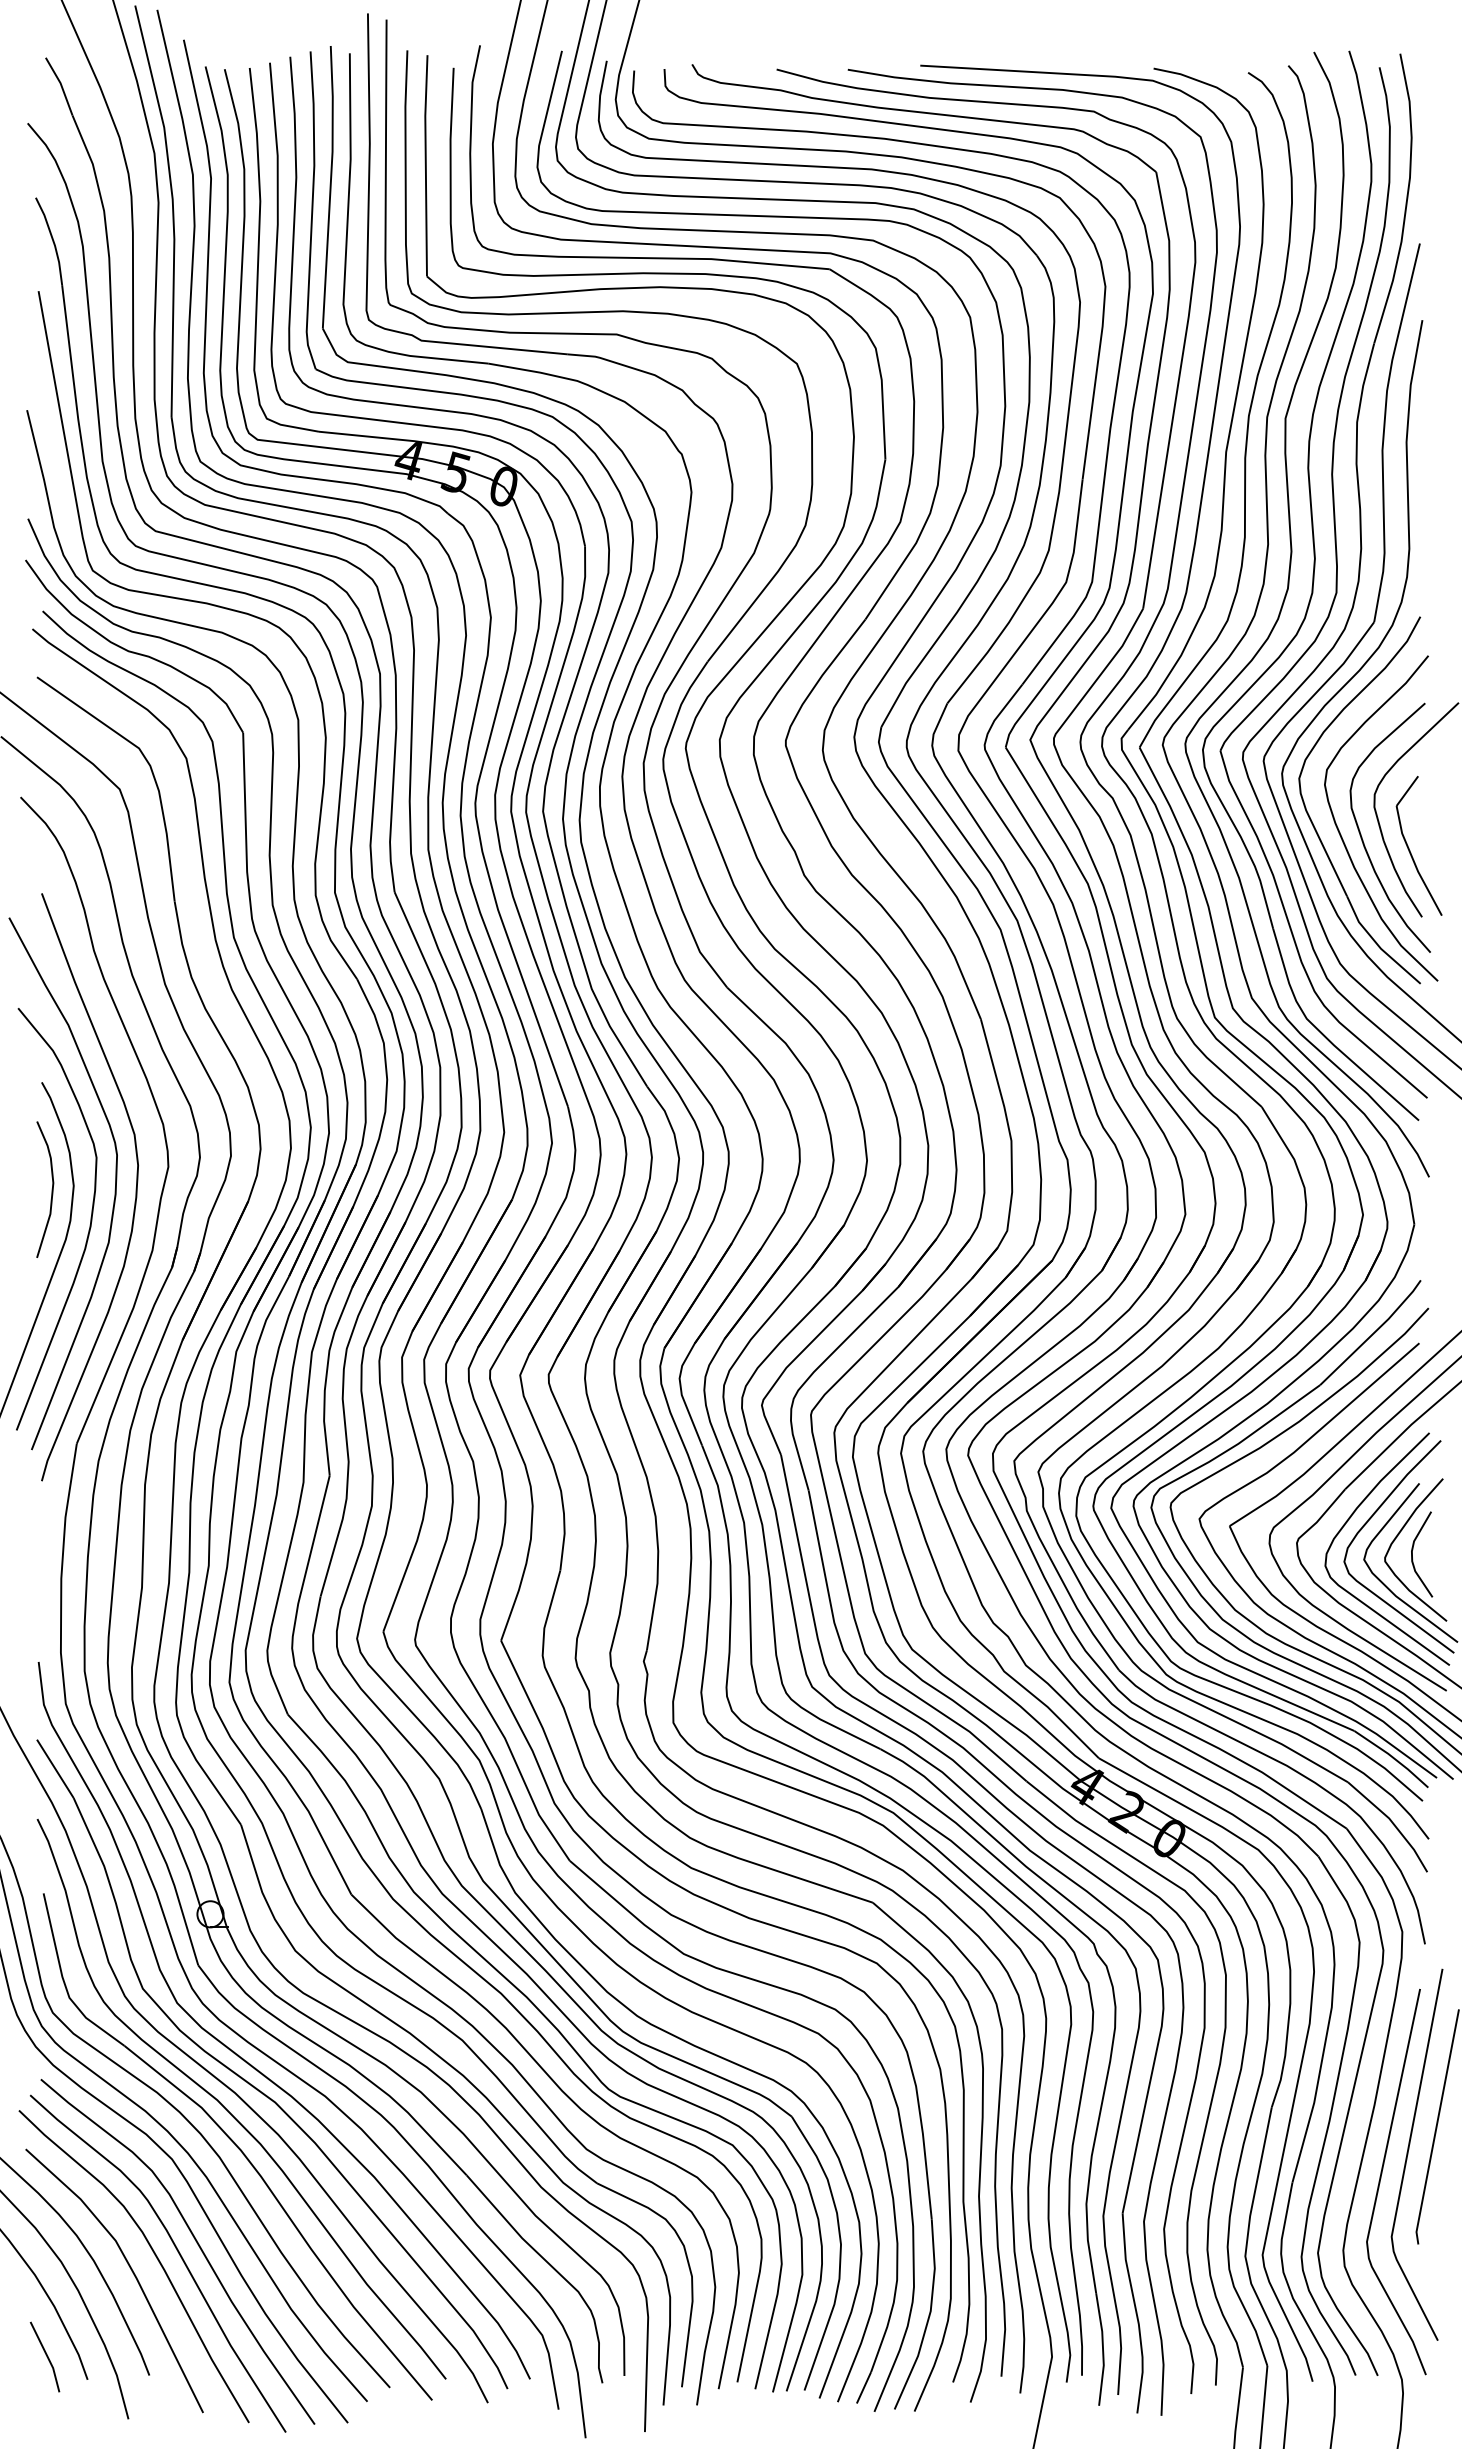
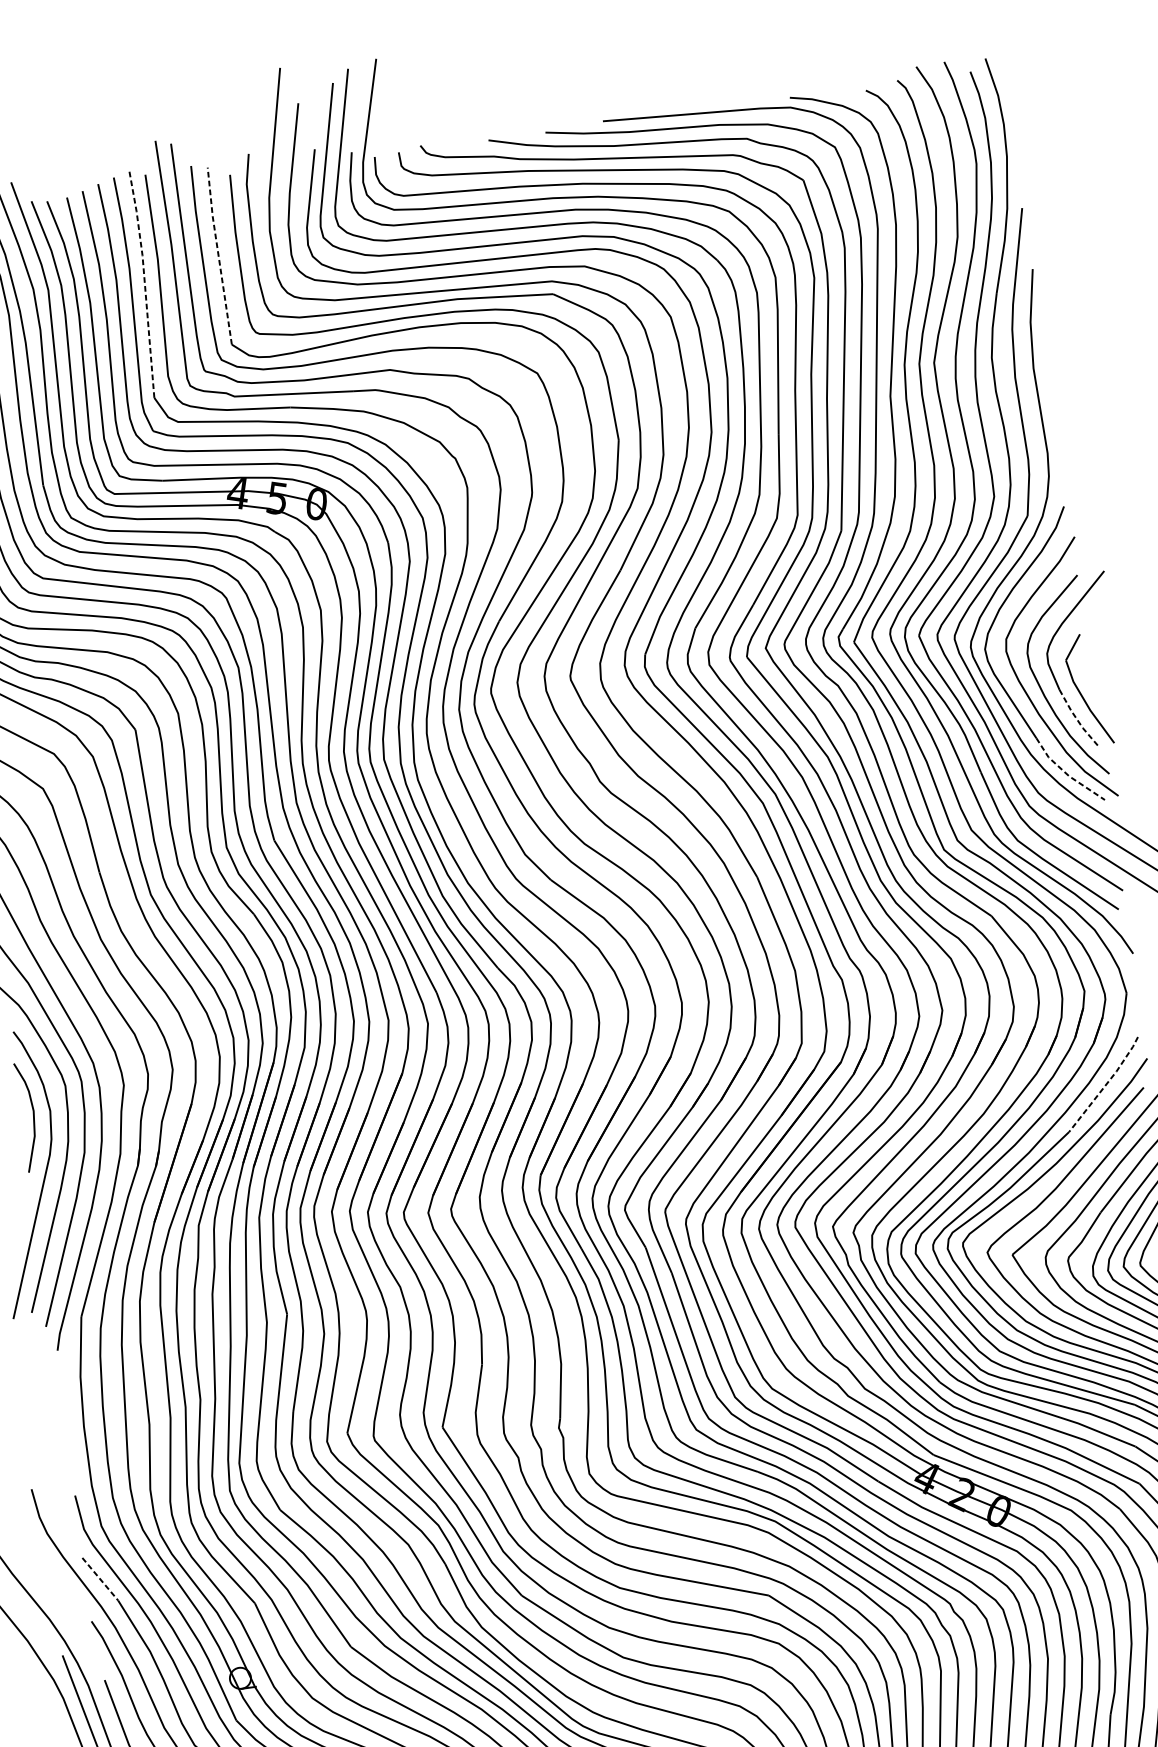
line: (425, 164) -> (218, 255), solid -> dashed
line: (330, 185) -> (144, 282), solid -> dashed
line: (1400, 880) -> (1077, 719), solid -> dashed
line: (1377, 944) -> (1066, 773), solid -> dashed
line: (1372, 1334) -> (1105, 1085), solid -> dashed
line: (55, 1769) -> (100, 1579), solid -> dashed

